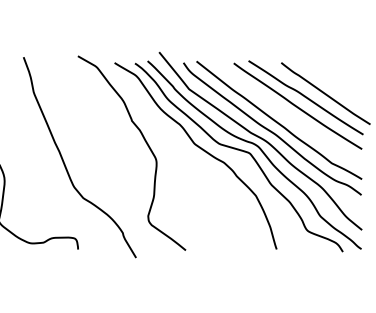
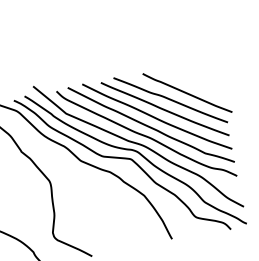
curve: (286, 113) -> (156, 117), added

